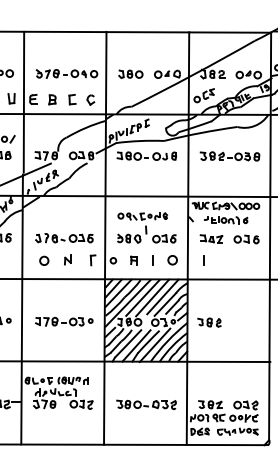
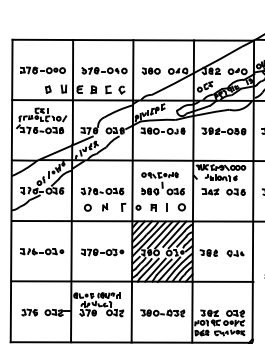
line: (203, 260) -> (204, 207), removed
part: (245, 323) -> (235, 253), added

